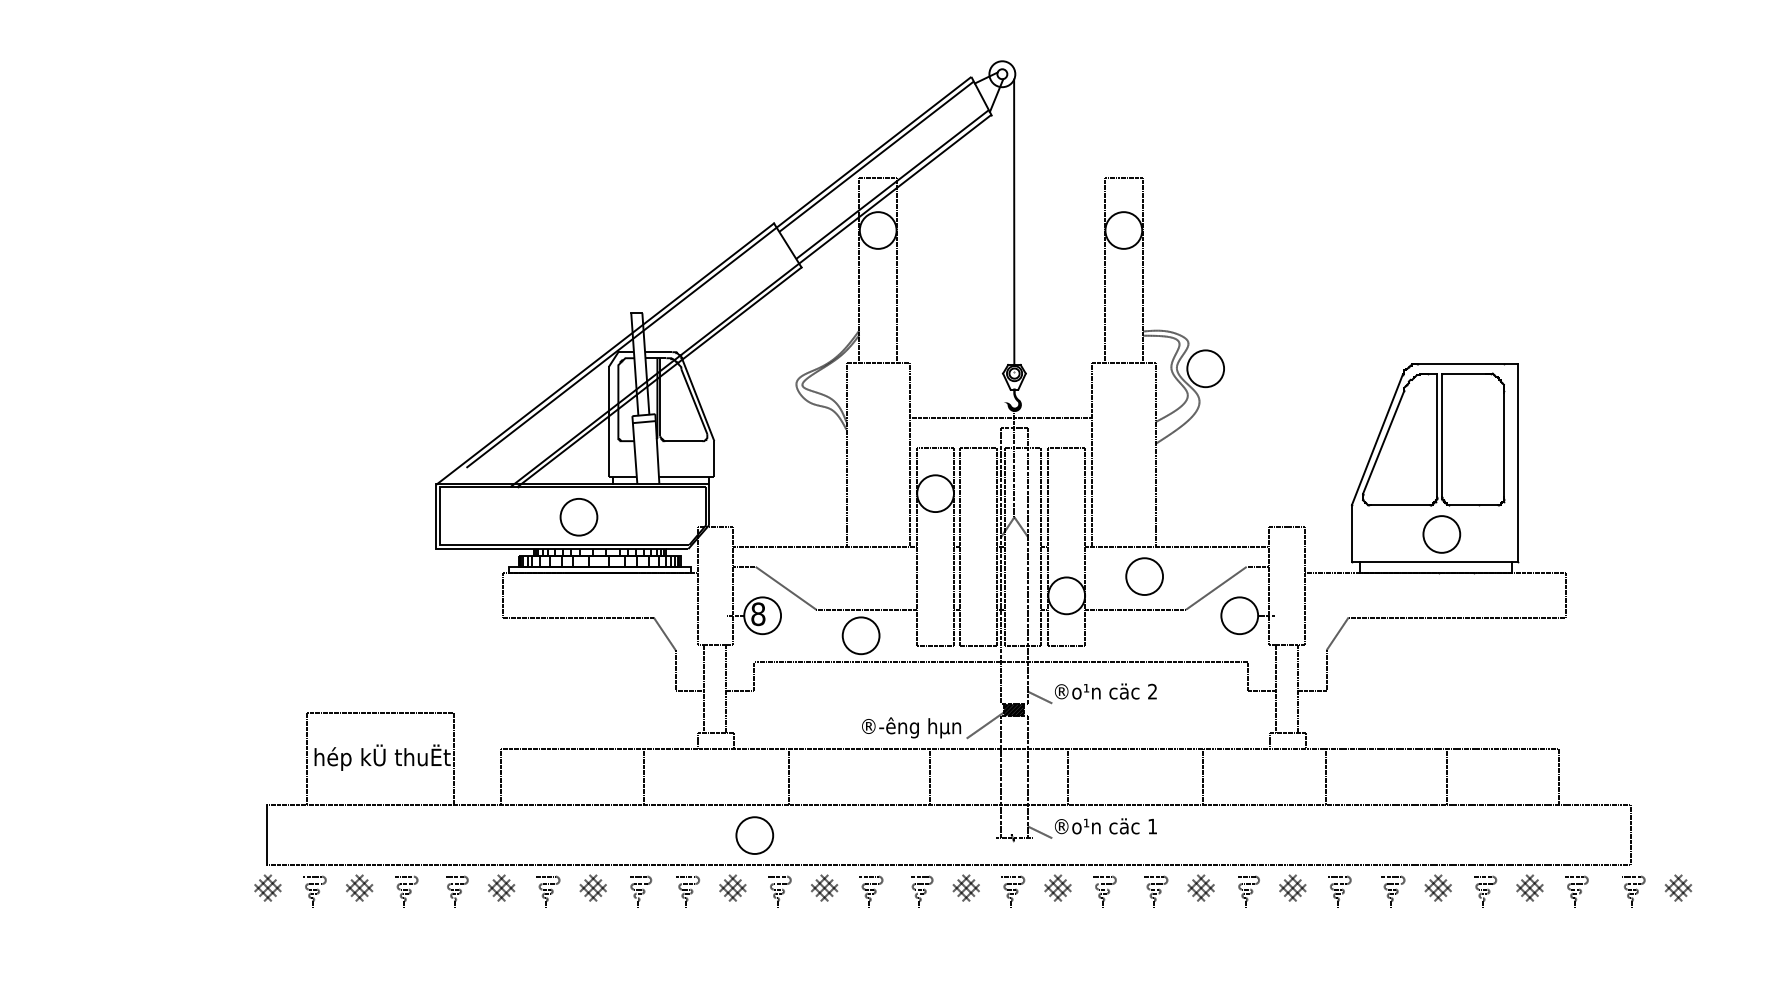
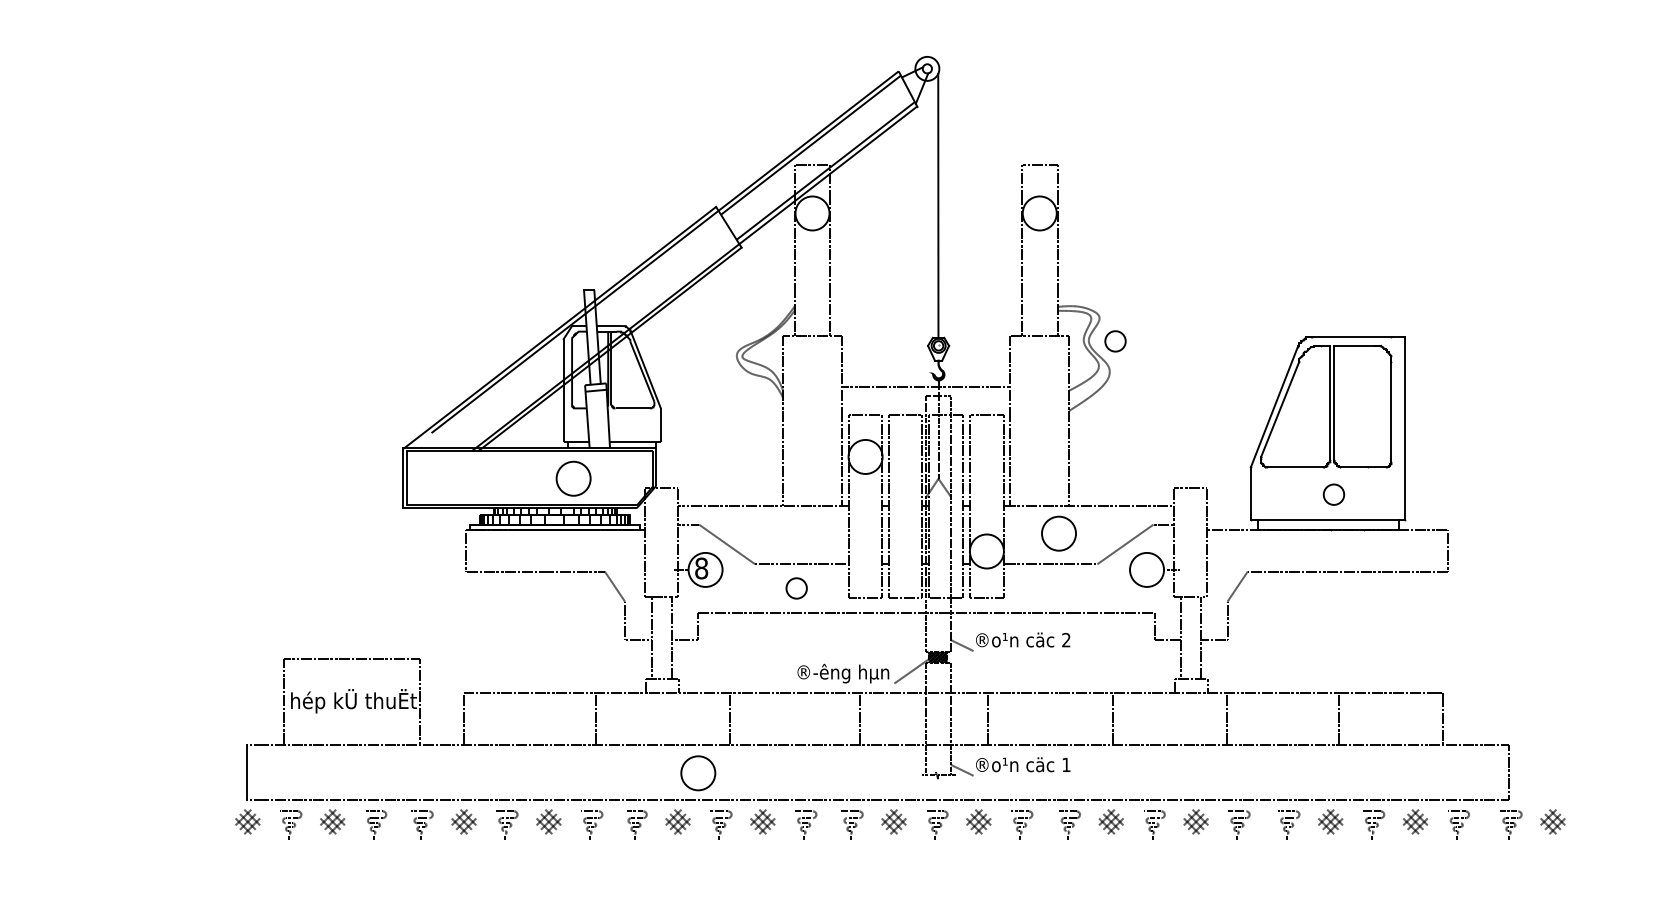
circle: (1205, 368) -> (1115, 341), size x0.6
circle: (578, 516) -> (573, 478), moved
circle: (1441, 534) -> (1333, 494), size x0.6
circle: (860, 635) -> (796, 588), size x0.6

